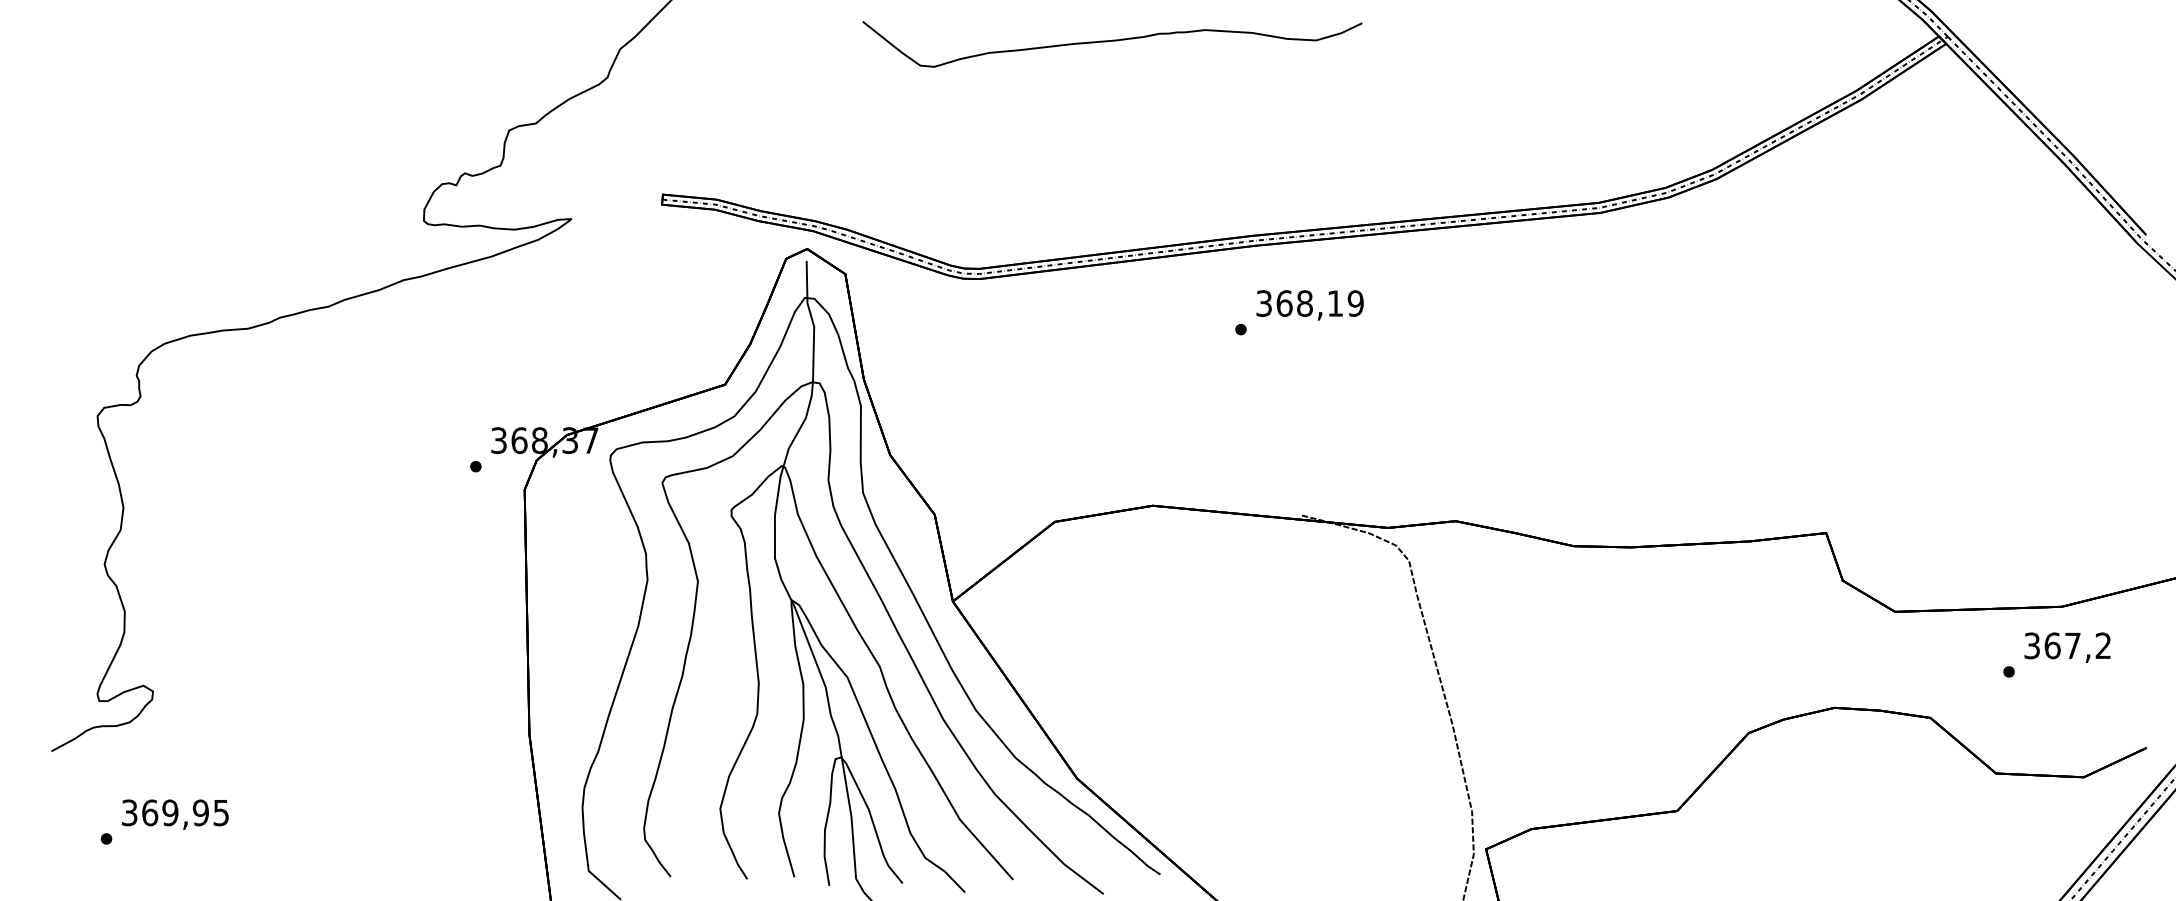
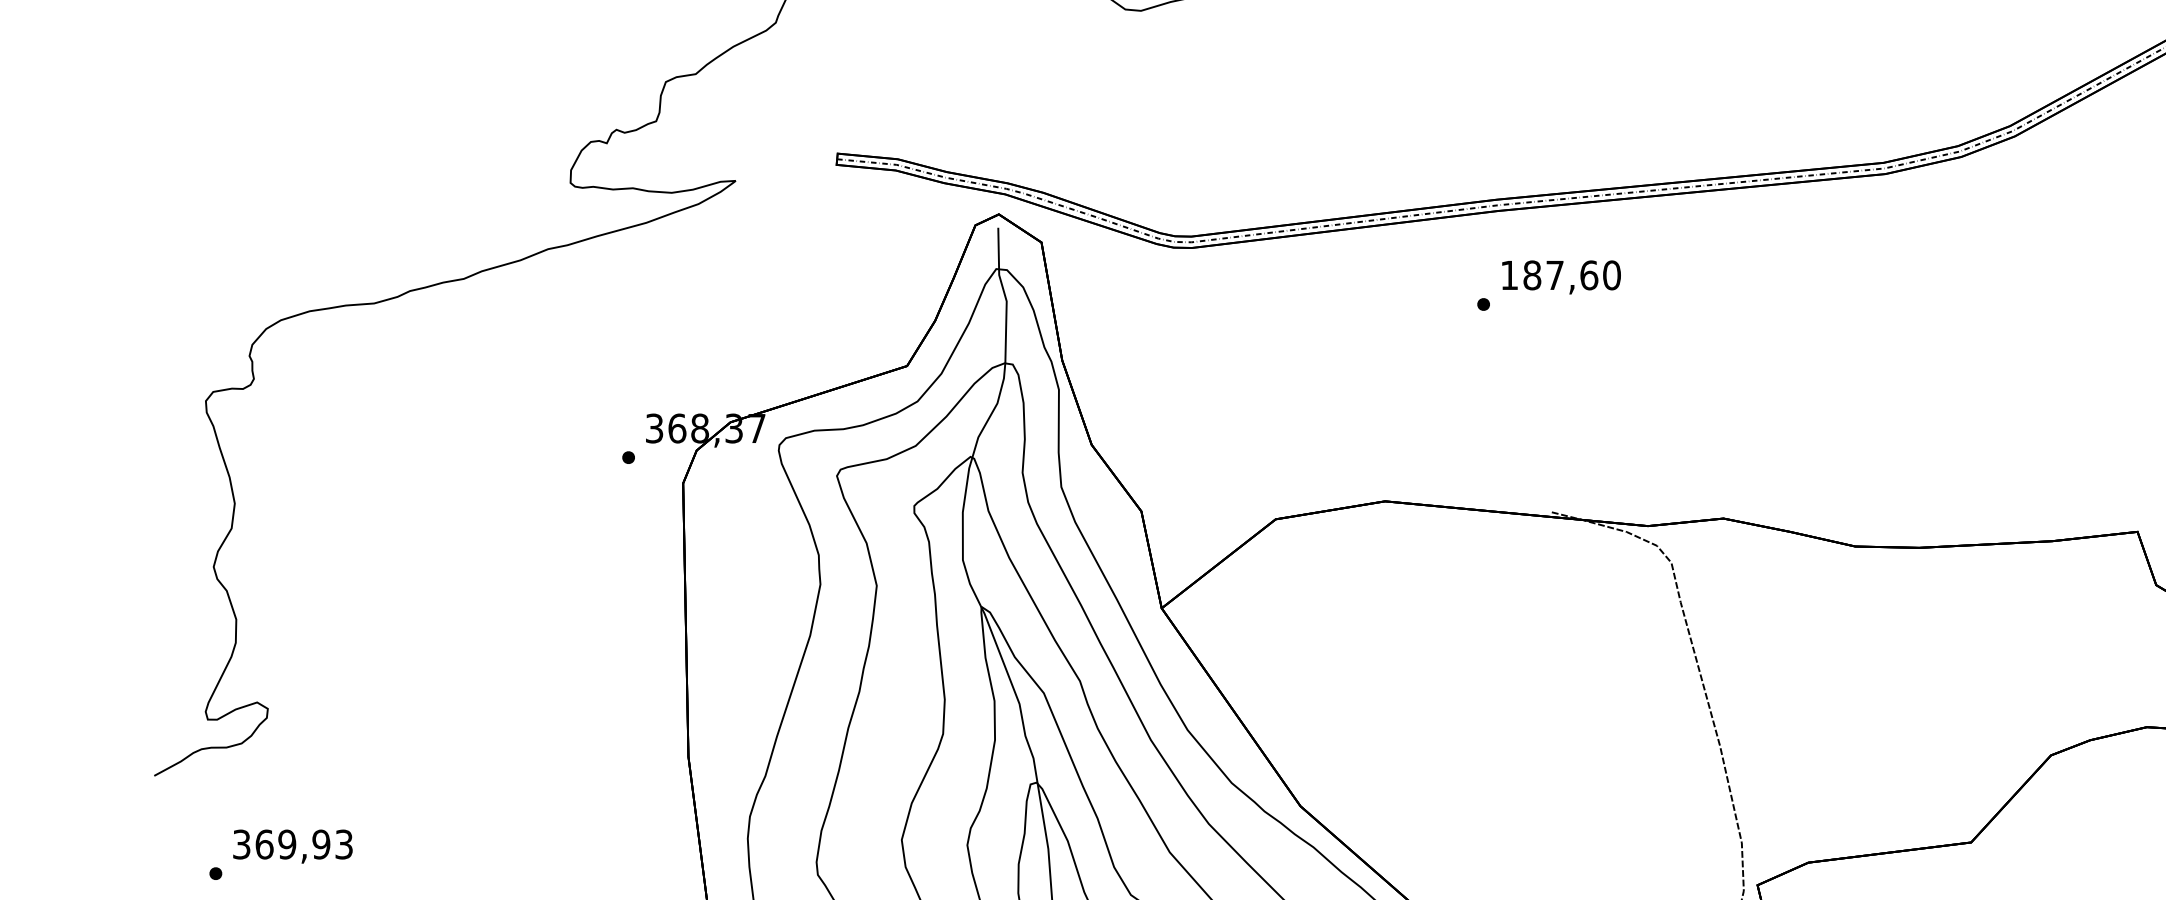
text: (1309, 303) -> (1560, 275), 368,19 -> 187,60
text: (221, 812) -> (344, 844), 369,95 -> 369,93

